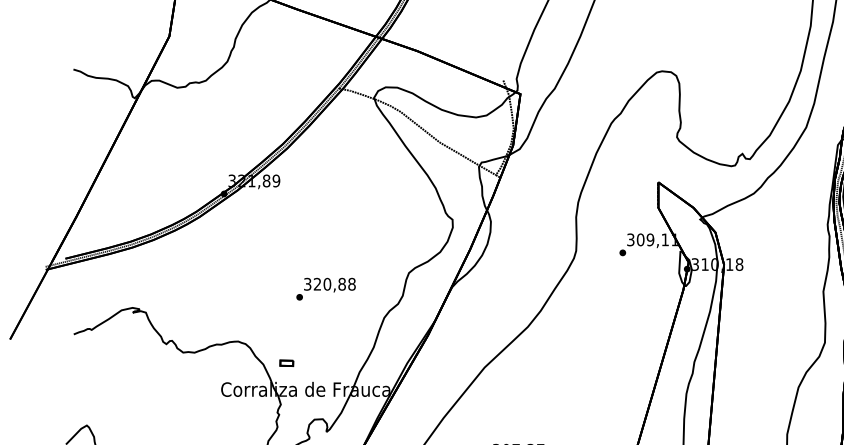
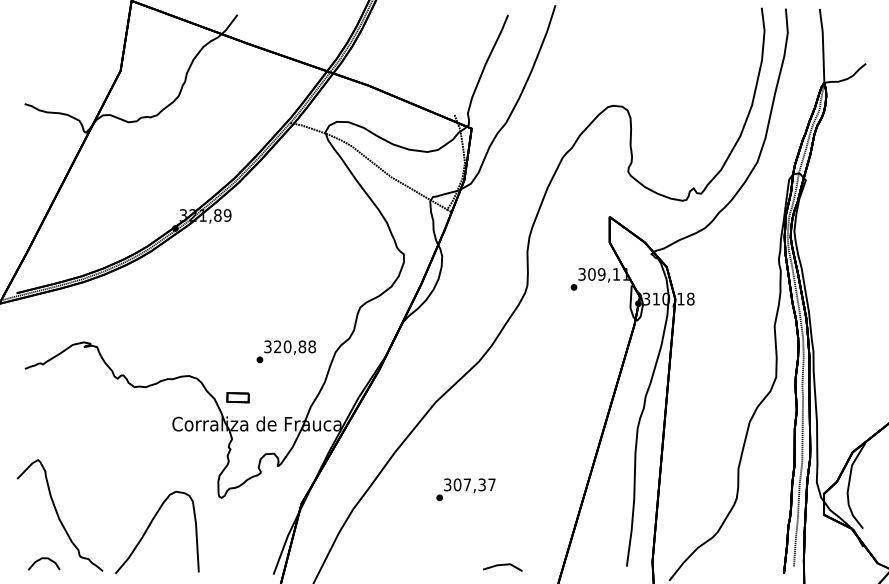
text: (325, 288) -> (285, 351), moved
part: (286, 362) -> (237, 397), size x1.67

